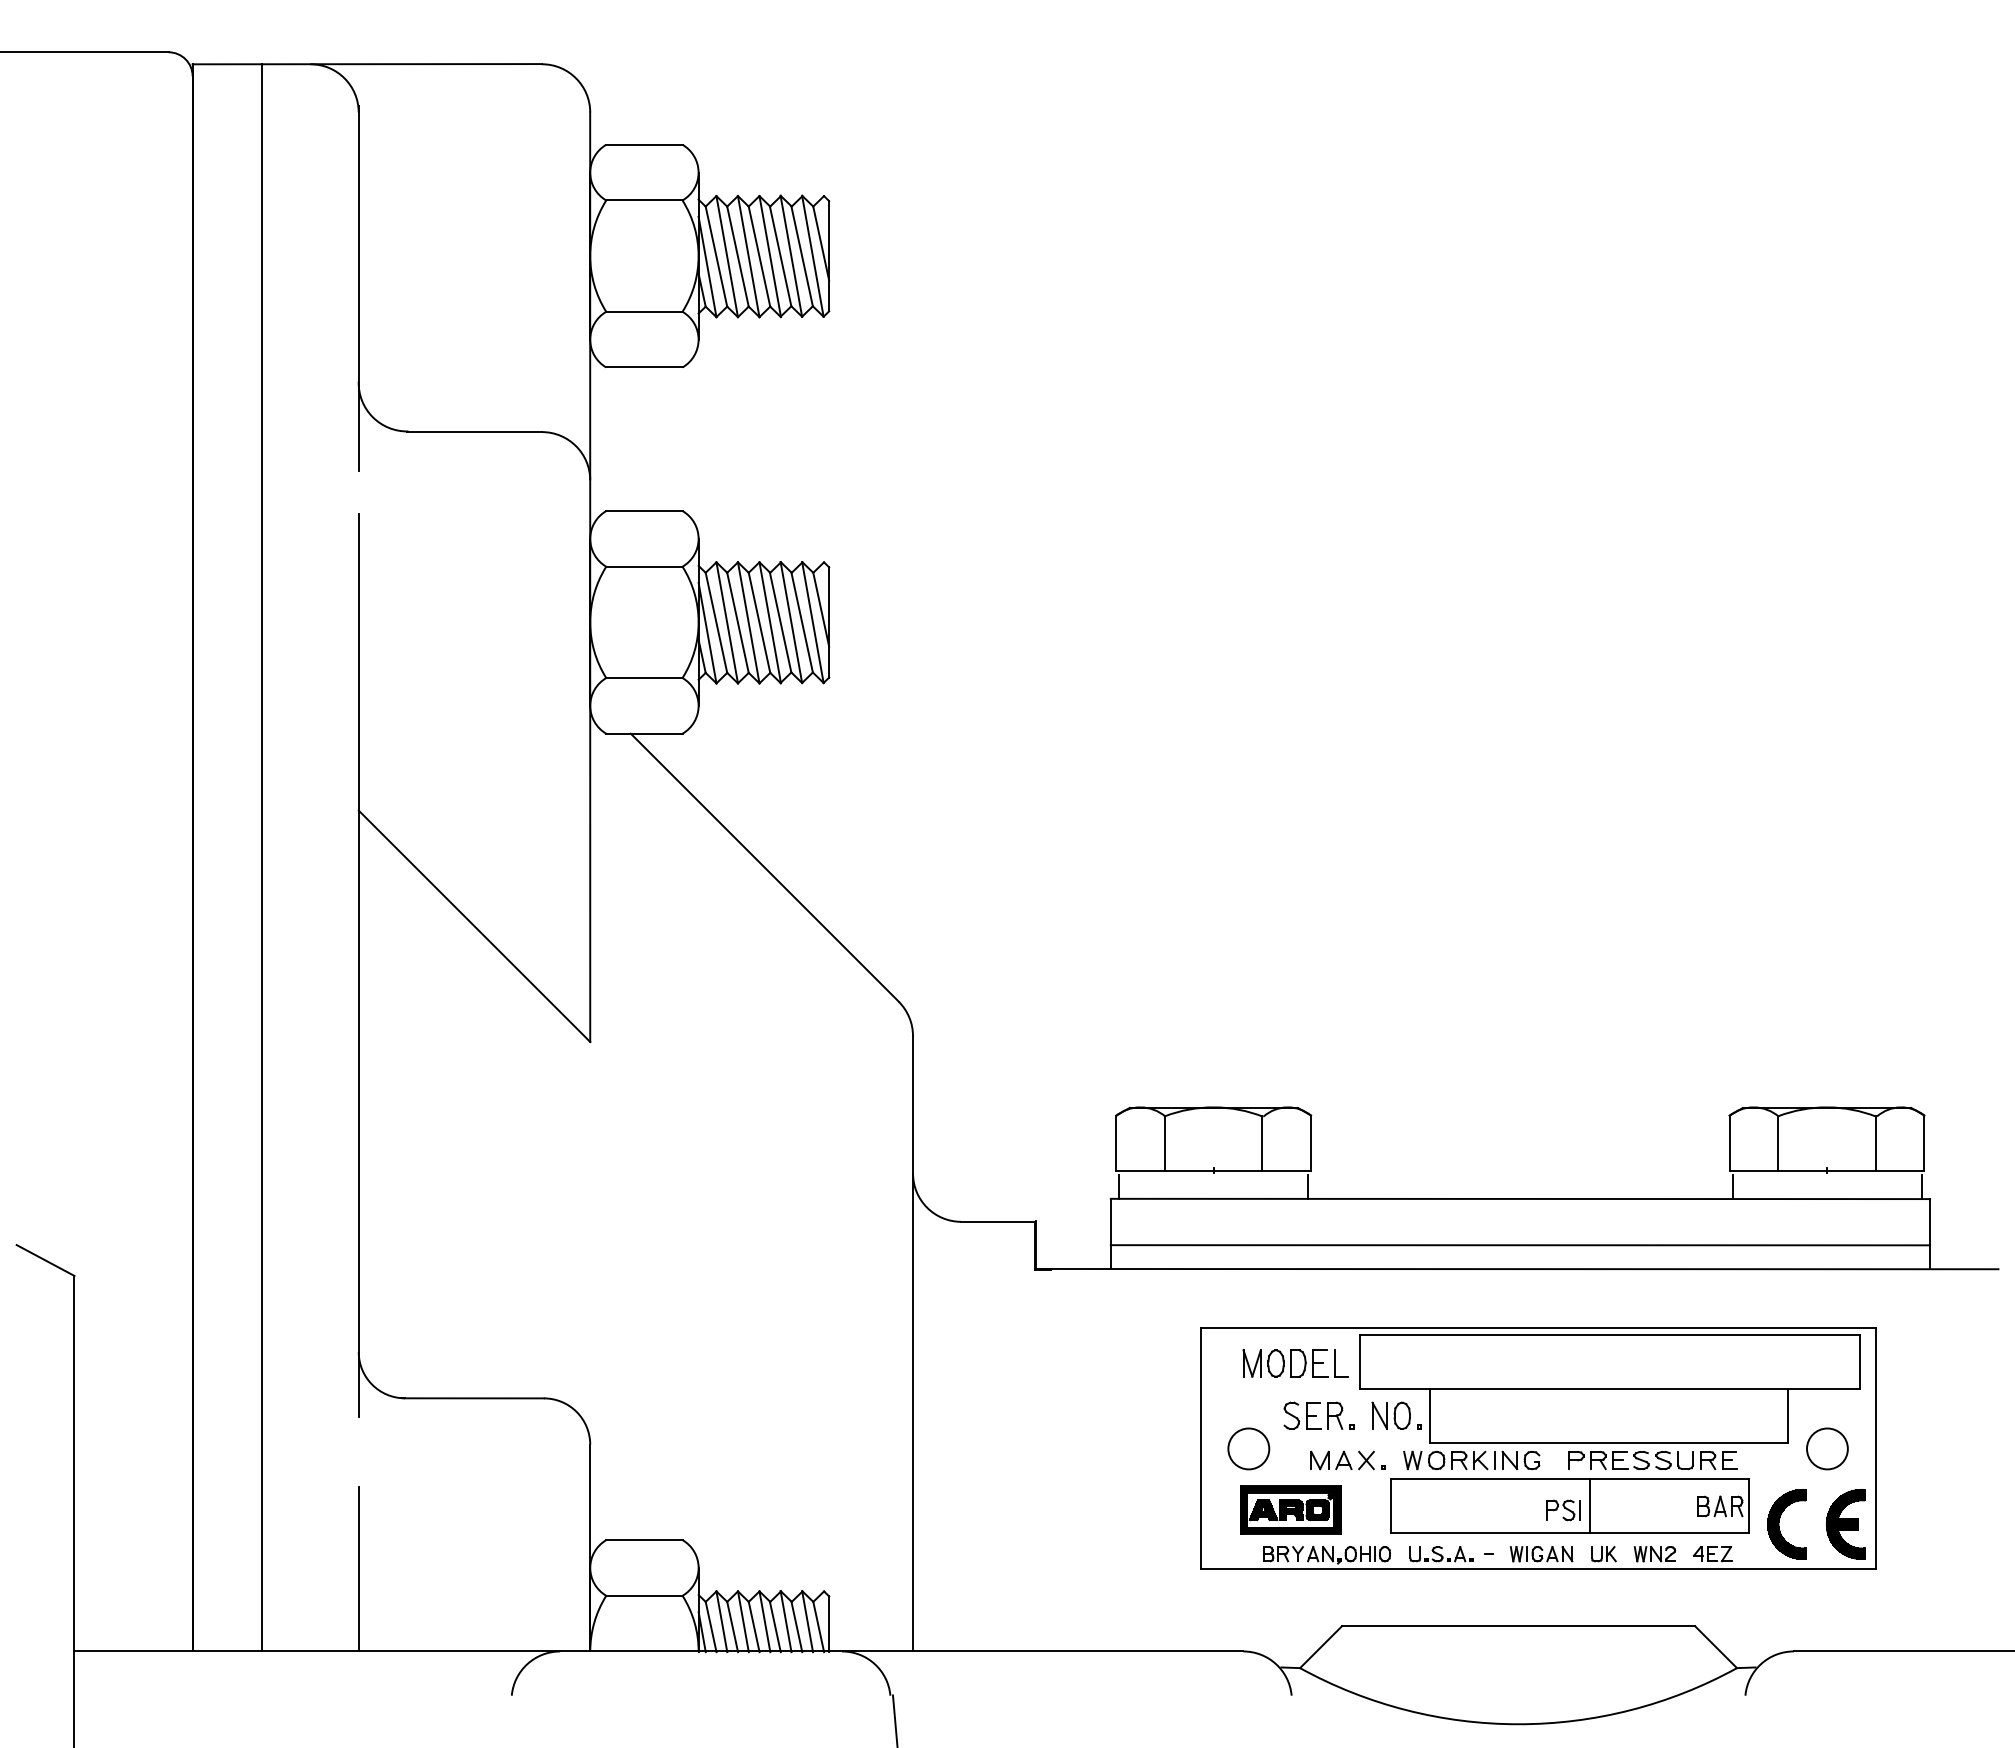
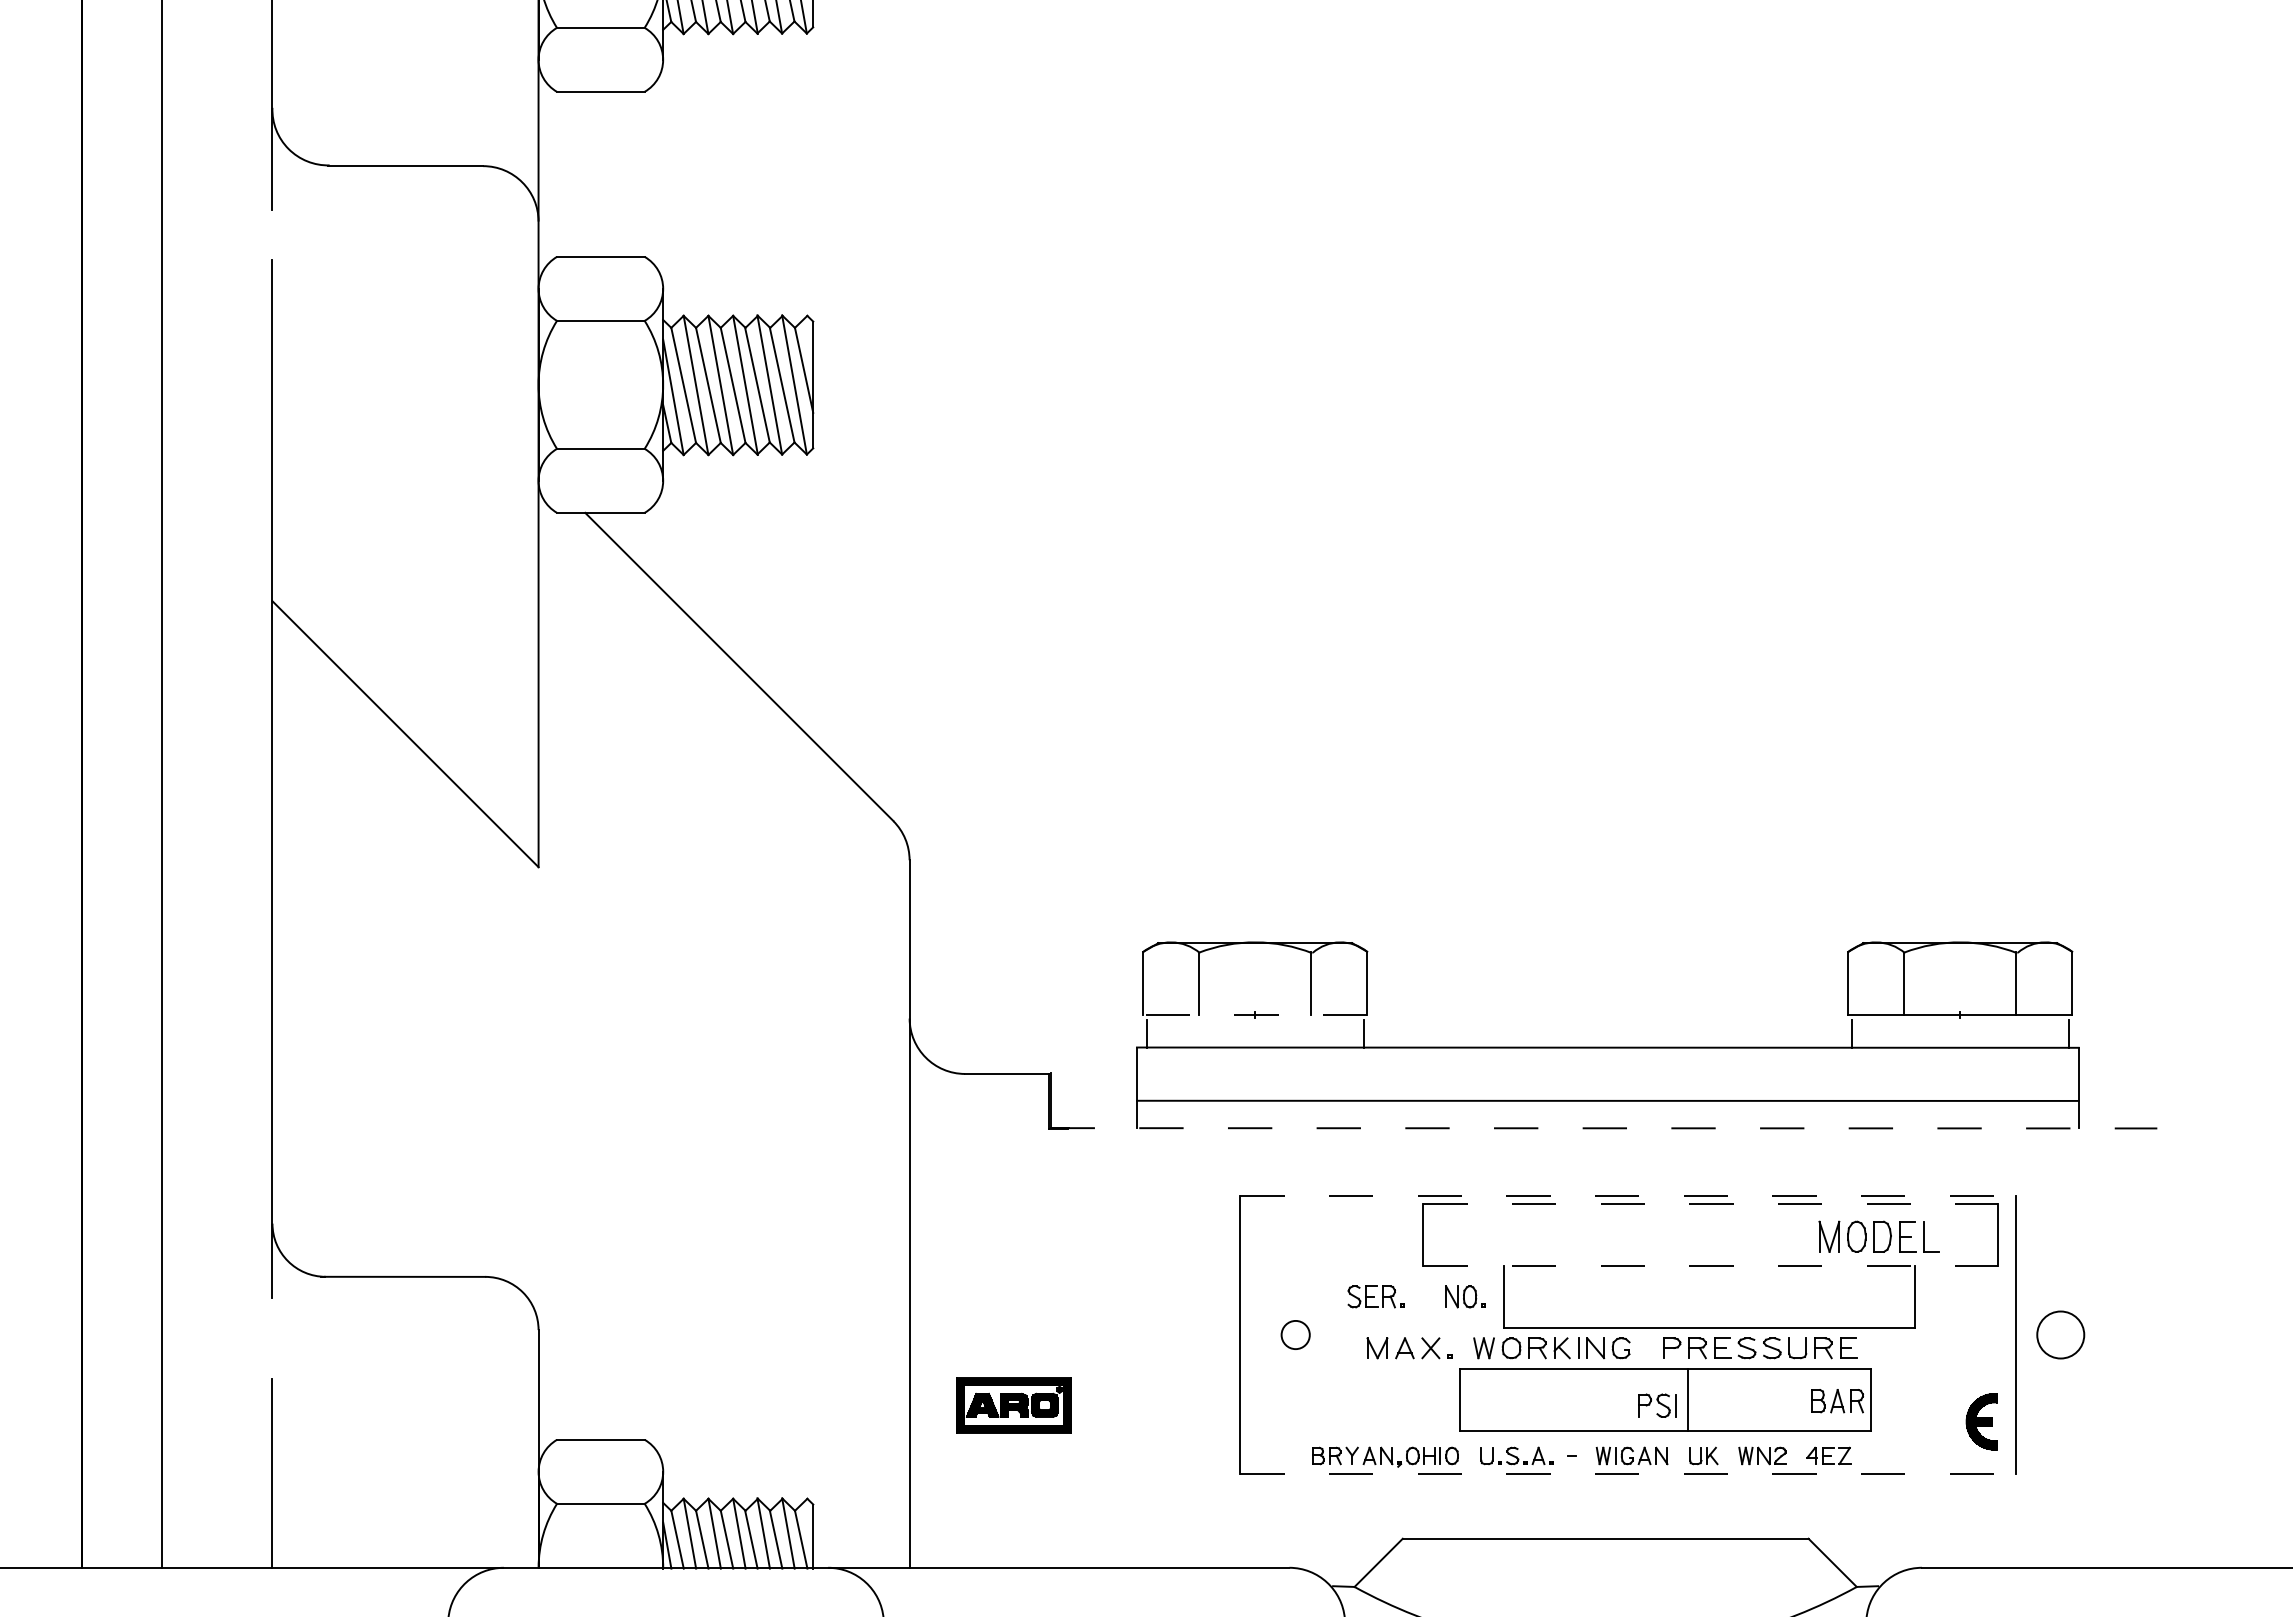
line: (1213, 1170) -> (1255, 1014), solid -> dashed
line: (1517, 1269) -> (1604, 1128), solid -> dashed
line: (1538, 1328) -> (1628, 1196), solid -> dashed
line: (1609, 1335) -> (1710, 1204), solid -> dashed
part: (1295, 1363) -> (1879, 1236), moved
line: (1609, 1389) -> (1710, 1266), solid -> dashed
part: (1318, 1415) -> (1375, 1296), size x0.7
part: (1396, 1415) -> (1465, 1296), size x0.7
circle: (1248, 1448) -> (1295, 1334), size x0.6
circle: (1827, 1448) -> (2060, 1334), moved
part: (1290, 1509) -> (1013, 1404), moved
part: (1779, 1524) -> (1905, 1421), removed
part: (1845, 1524) -> (1981, 1421), size x0.7
line: (1538, 1569) -> (1628, 1473), solid -> dashed

